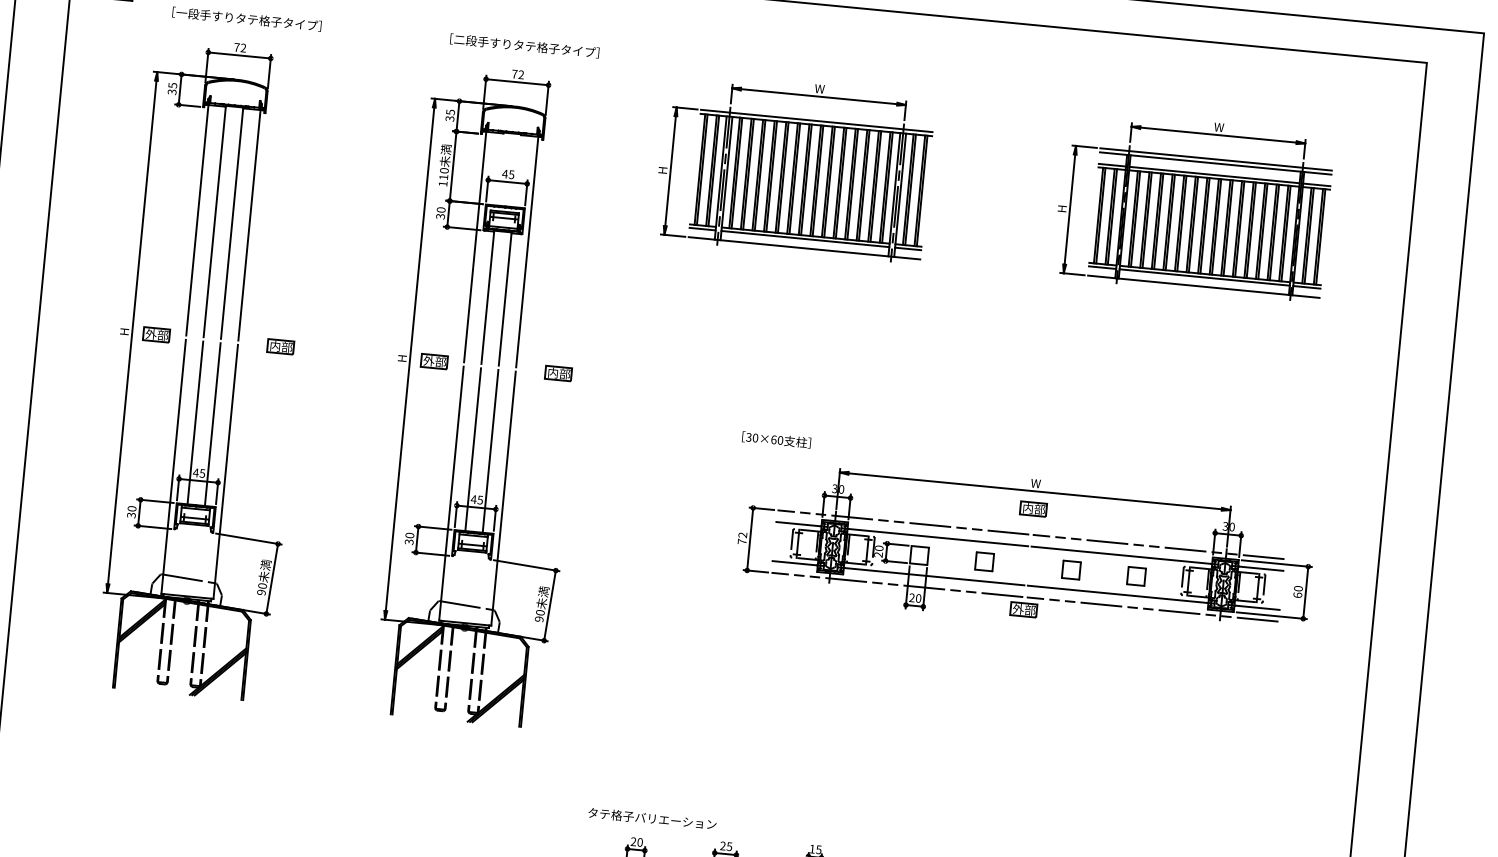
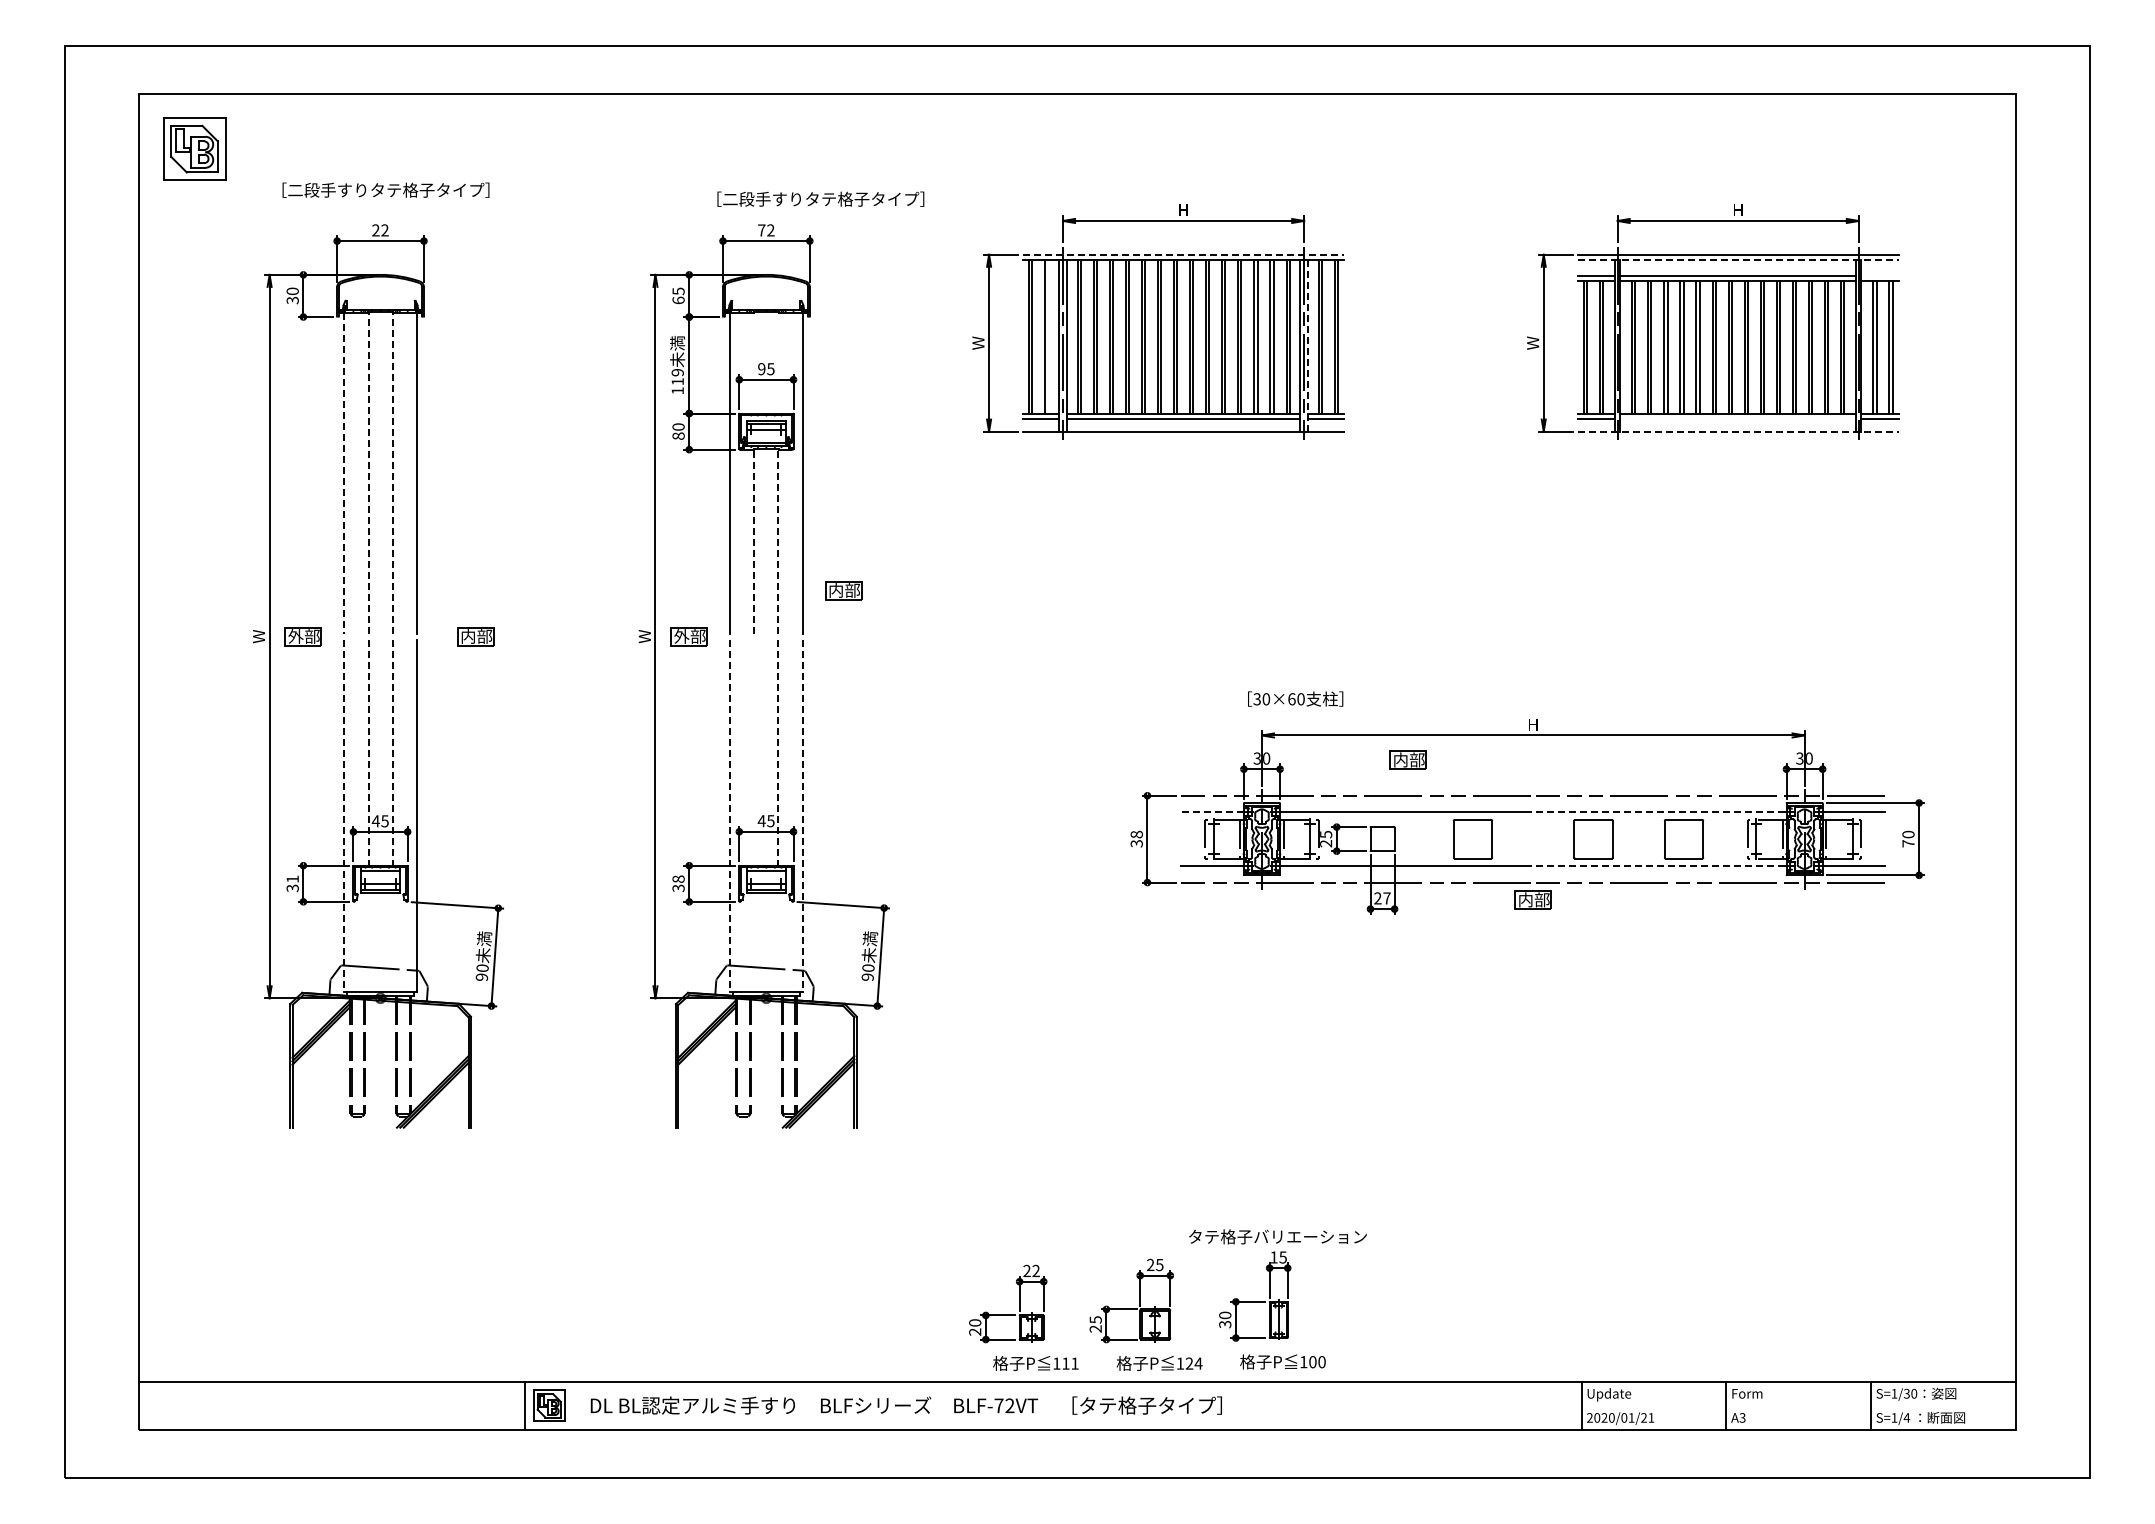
text: (181, 13) -> (295, 190), ［一段手すりタテ格子タイプ］ -> ［二段手すりタテ格子タイプ］
text: (524, 45) -> (820, 198), moved
text: (236, 47) -> (375, 230), 72 -> 22
text: (172, 85) -> (292, 291), 35 -> 30
text: (819, 89) -> (1183, 210), W -> H
text: (449, 118) -> (678, 300), 35 -> 65
line: (816, 120) -> (1183, 254), solid -> dashed
text: (1218, 127) -> (1737, 210), W -> H
line: (1215, 163) -> (1738, 260), solid -> dashed
text: (663, 169) -> (978, 342), H -> W
text: (444, 170) -> (677, 372), 110 -> 119
line: (713, 170) -> (1048, 336), removed
text: (504, 174) -> (761, 369), 45 -> 95
line: (1316, 184) -> (1880, 276), removed
line: (900, 195) -> (1308, 346), solid -> dashed
text: (1062, 208) -> (1533, 342), H -> W
text: (440, 216) -> (678, 435), 30 -> 80
line: (197, 221) -> (344, 474), solid -> dashed
line: (214, 221) -> (368, 472), solid -> dashed
line: (232, 222) -> (392, 472), solid -> dashed
line: (1204, 277) -> (1738, 418), removed
line: (1204, 286) -> (1738, 431), solid -> dashed
line: (487, 297) -> (754, 541), solid -> dashed
line: (505, 299) -> (778, 541), solid -> dashed
text: (124, 331) -> (258, 636), H -> W
text: (402, 358) -> (644, 636), H -> W
part: (558, 373) -> (843, 590), moved
line: (195, 423) -> (368, 753), solid -> dashed
line: (212, 425) -> (392, 753), solid -> dashed
text: (776, 439) -> (1295, 698), moved
line: (473, 449) -> (754, 752), removed
line: (490, 451) -> (778, 753), solid -> dashed
line: (173, 467) -> (344, 816), solid -> dashed
text: (1035, 483) -> (1532, 724), W -> H
line: (451, 494) -> (730, 816), solid -> dashed
line: (503, 498) -> (802, 816), solid -> dashed
text: (131, 508) -> (292, 878), 30 -> 31
part: (1032, 508) -> (1407, 759), moved
line: (798, 524) -> (1212, 812), solid -> dashed
text: (409, 535) -> (678, 878), 30 -> 38
text: (742, 537) -> (1136, 838), 72 -> 38
text: (879, 548) -> (1326, 834), 20 -> 25
line: (1122, 555) -> (1661, 812), solid -> dashed
part: (984, 561) -> (1472, 838), size x1.6
part: (1071, 569) -> (1593, 838), size x1.6
part: (1136, 575) -> (1683, 838), size x1.6
line: (1118, 594) -> (1661, 866), solid -> dashed
text: (1297, 595) -> (1908, 843), 60 -> 70
text: (918, 598) -> (1386, 898), 20 -> 27
text: (1018, 608) -> (1525, 899), 外部 -> 内部
text: (652, 818) -> (1277, 1236), moved
text: (639, 842) -> (1035, 1271), 20 -> 22

